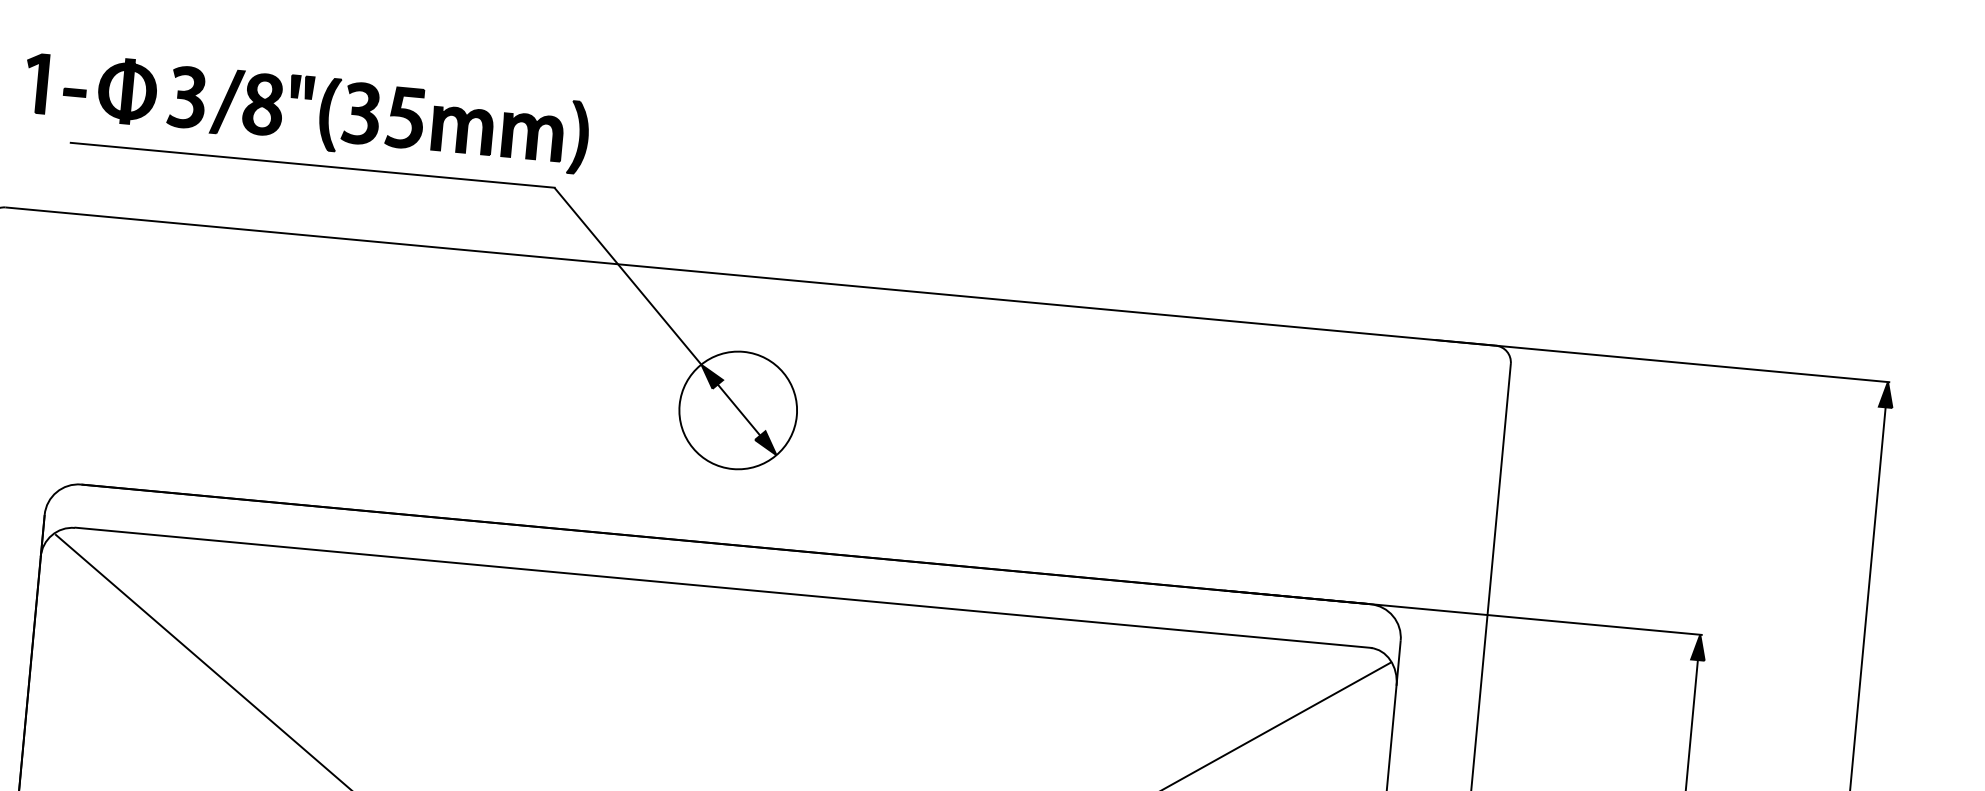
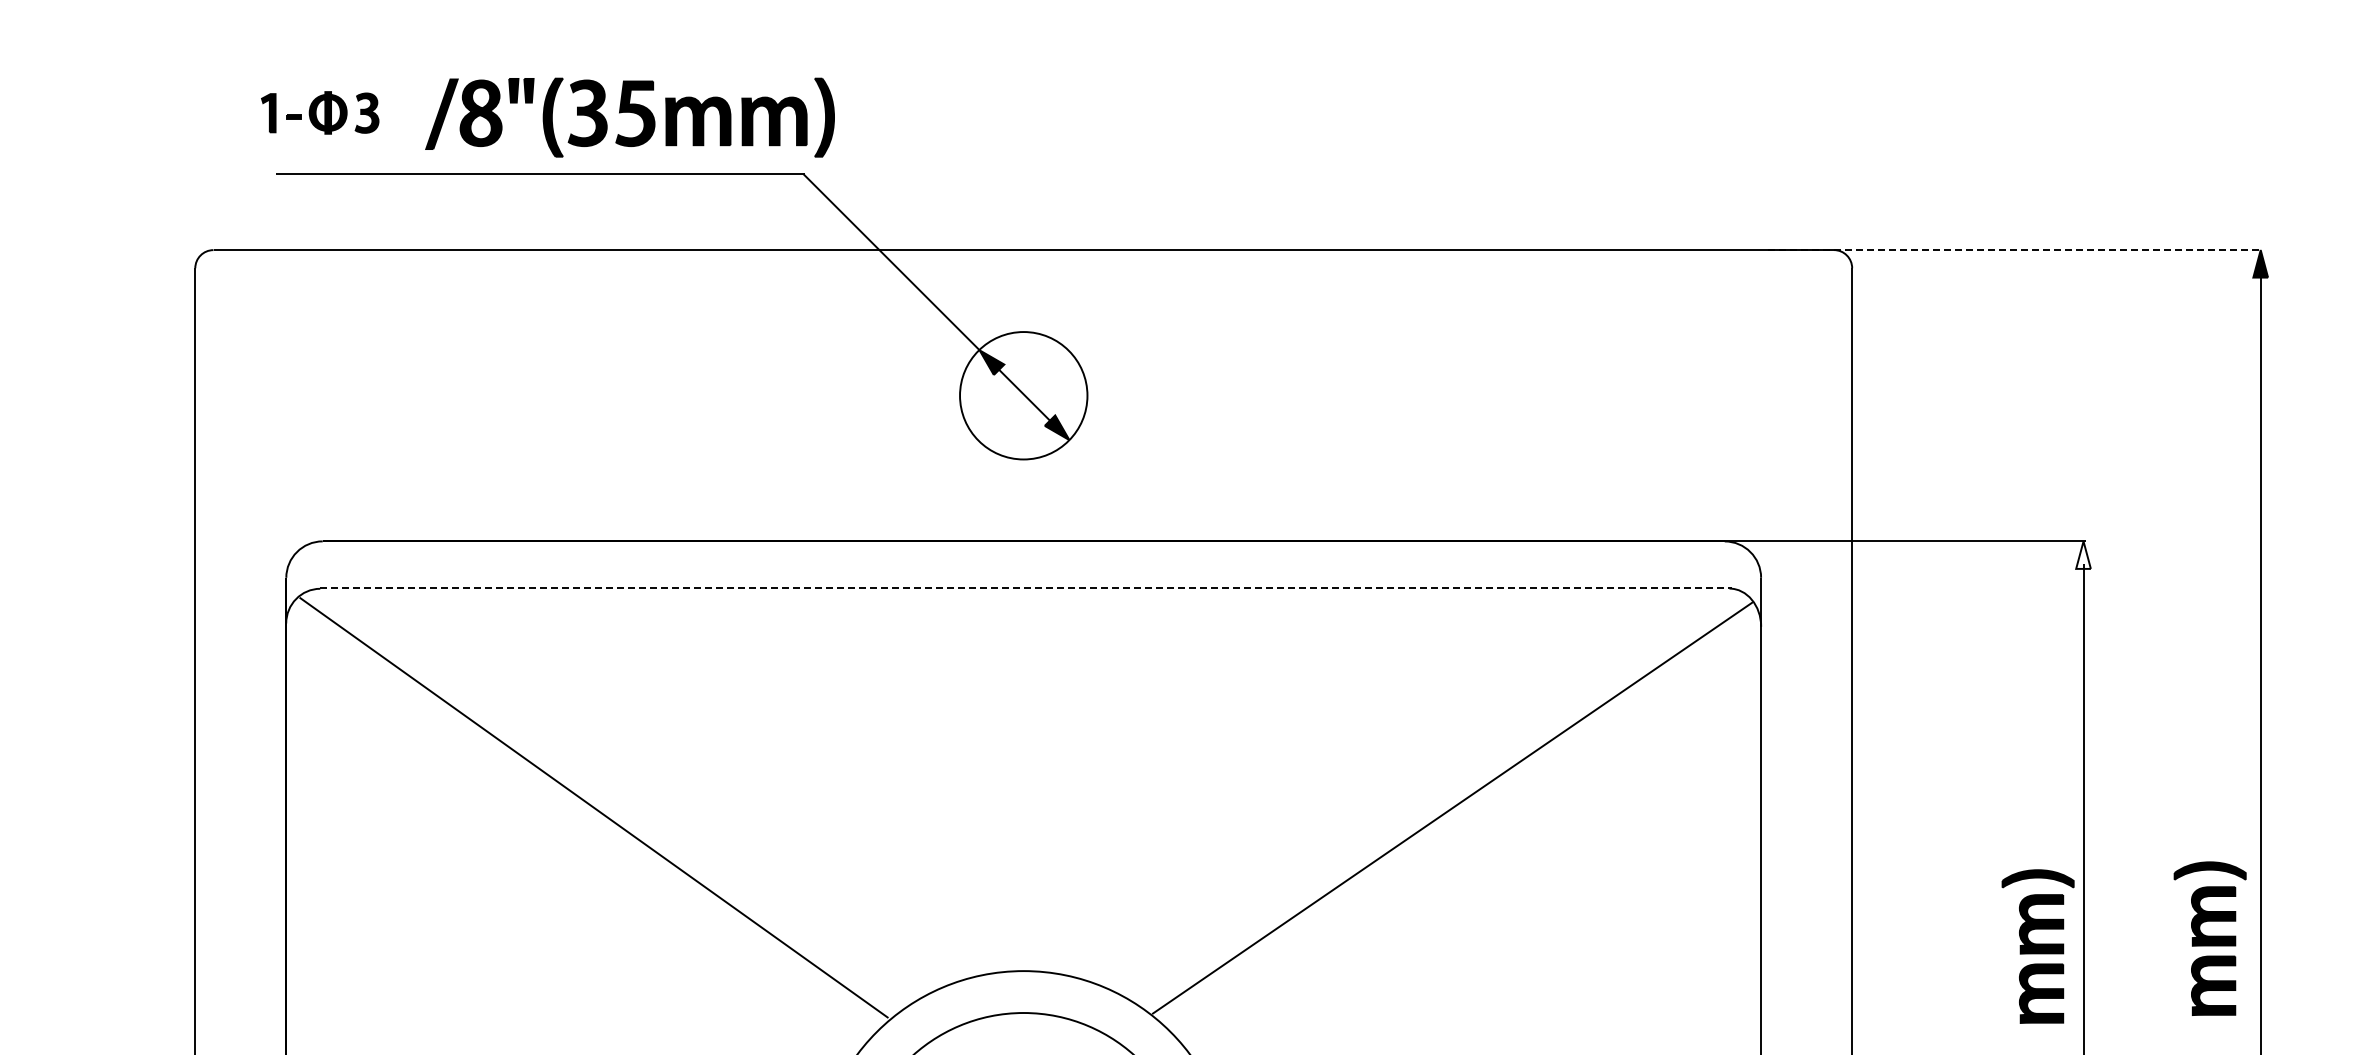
part: (115, 90) -> (320, 112), size x0.6
line: (1663, 361) -> (2016, 250), solid -> dashed
line: (723, 587) -> (1025, 588), solid -> dashed
fill: (1699, 646) -> (2083, 554), removed

